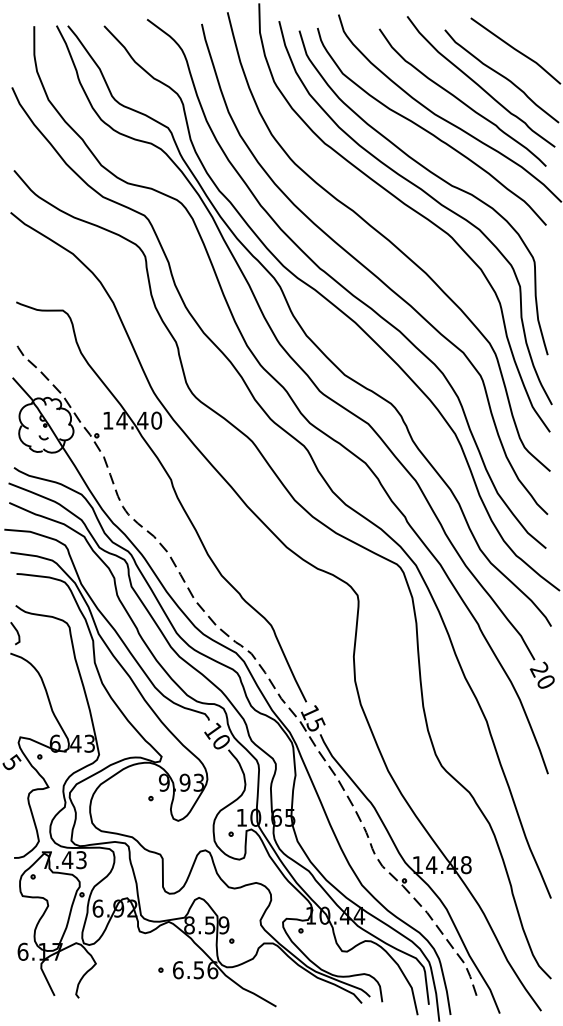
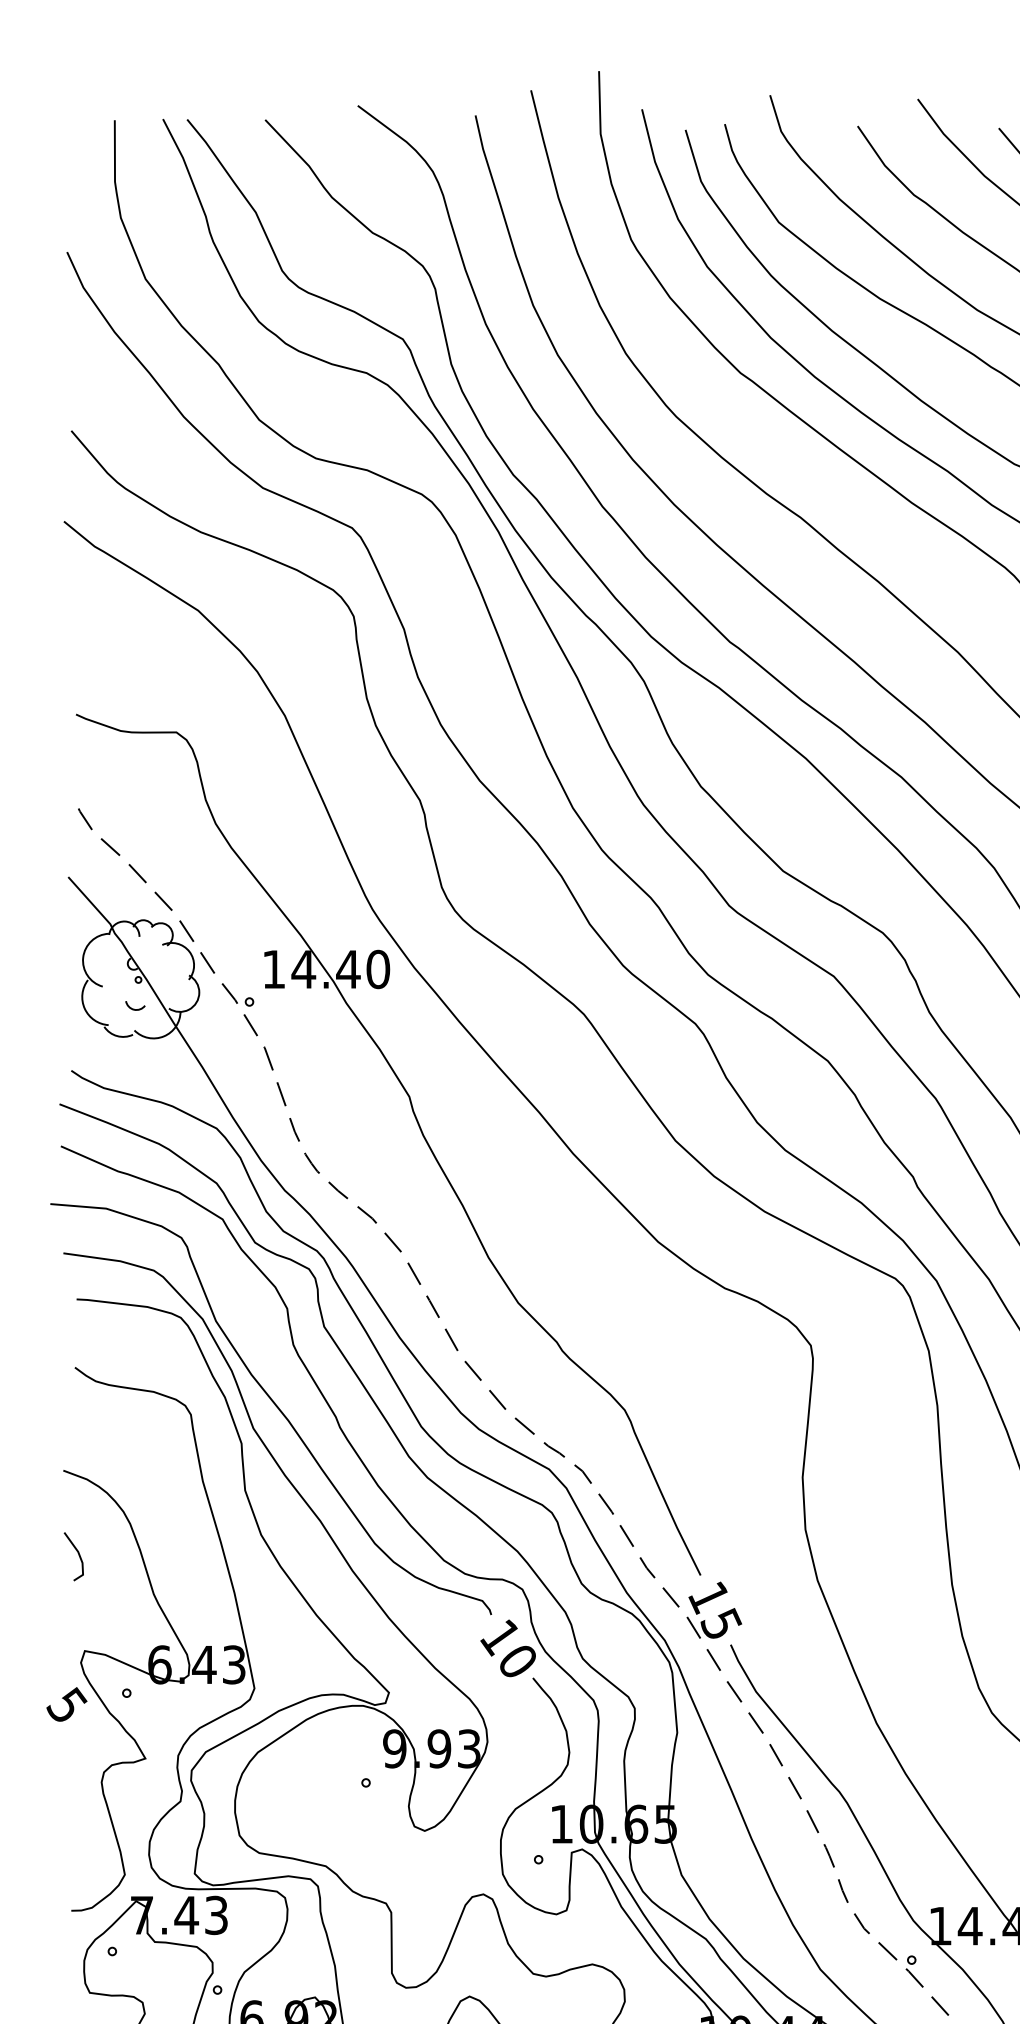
line: (16, 632) -> (76, 1554), moved

